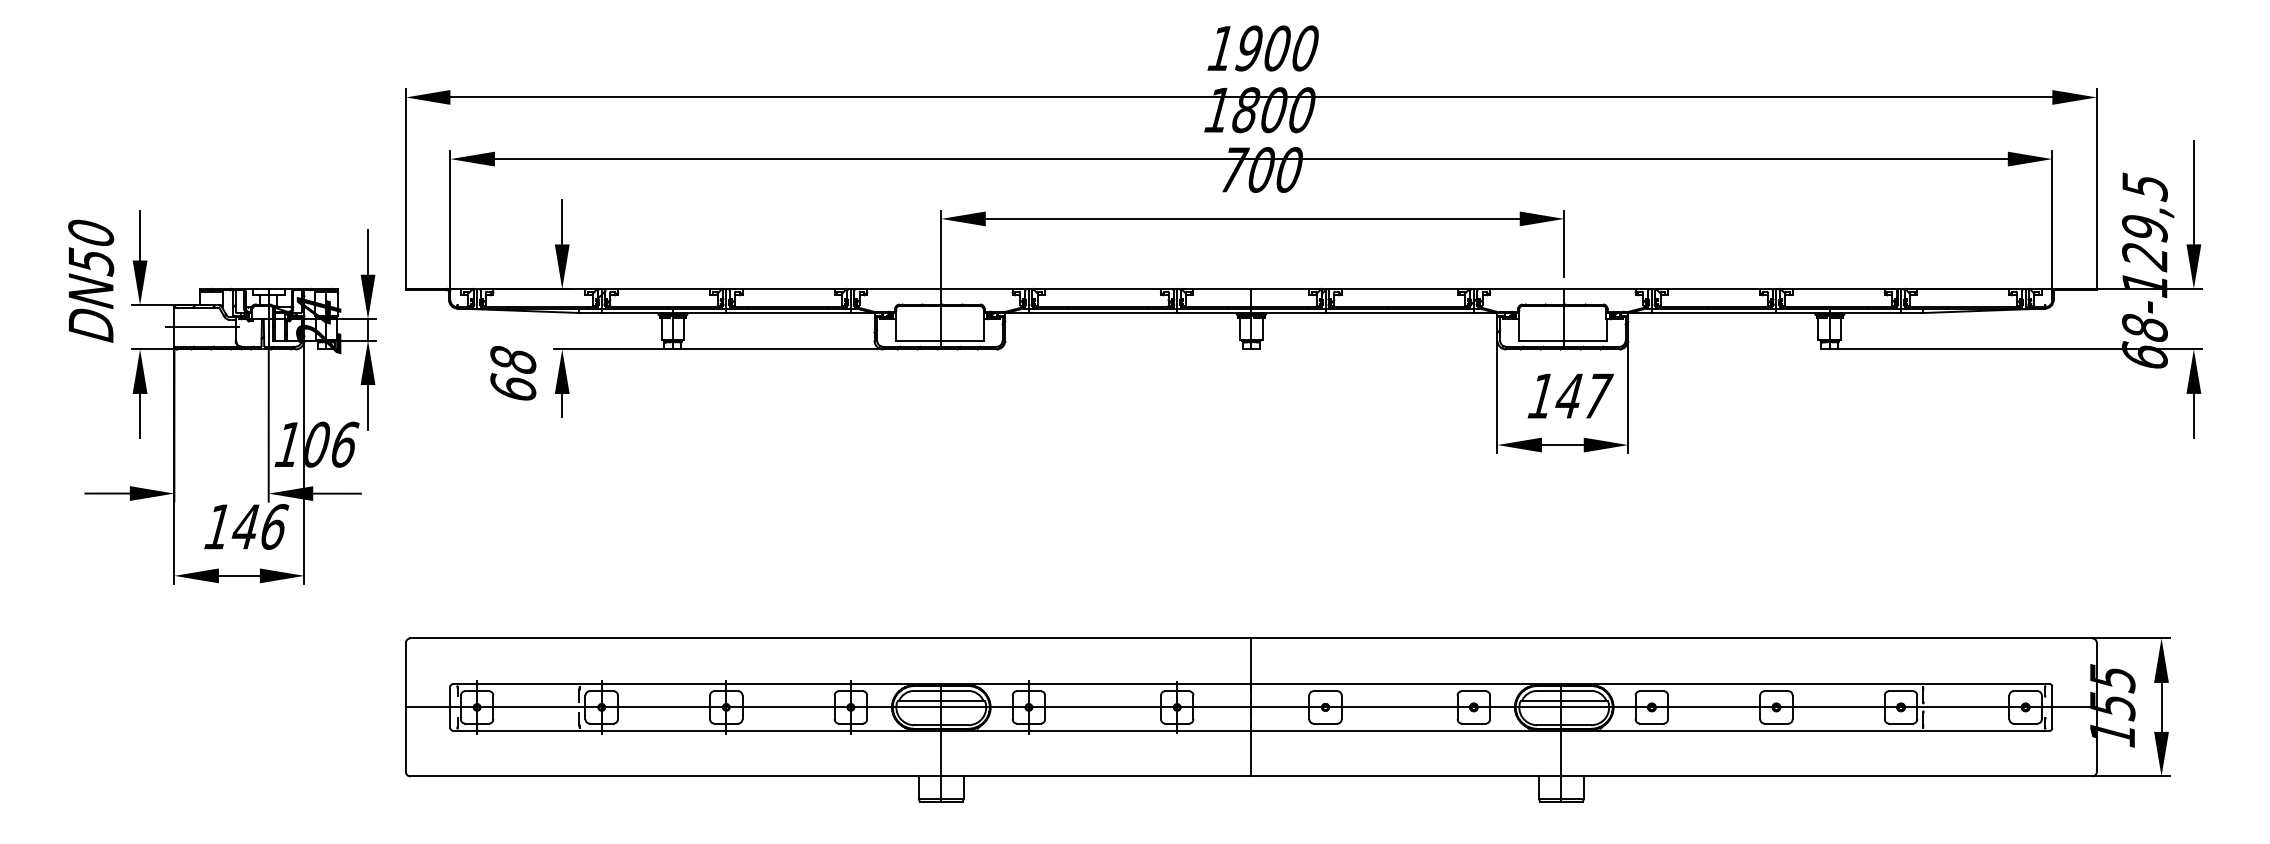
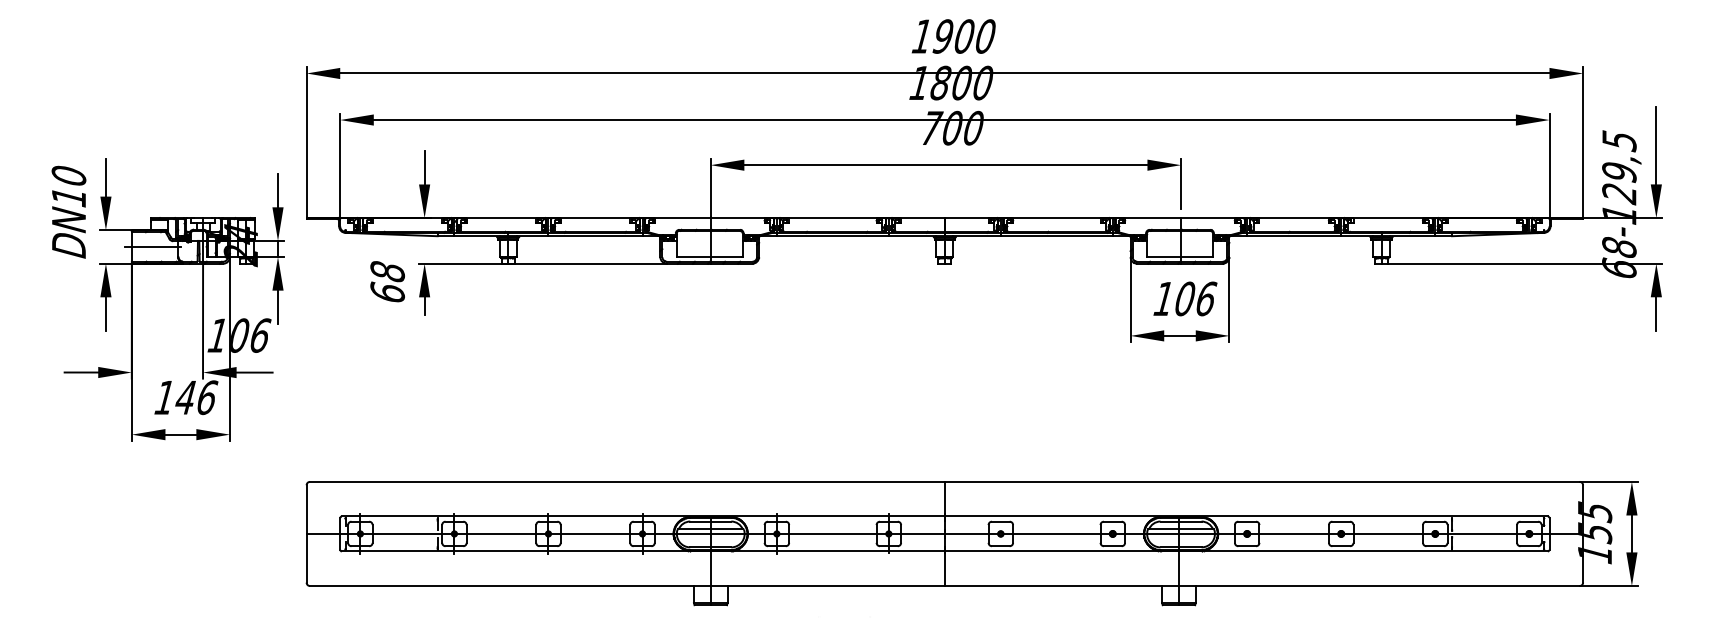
text: (91, 261) -> (69, 197), DN50 -> DN10
text: (1584, 396) -> (1196, 299), 147 -> 106

